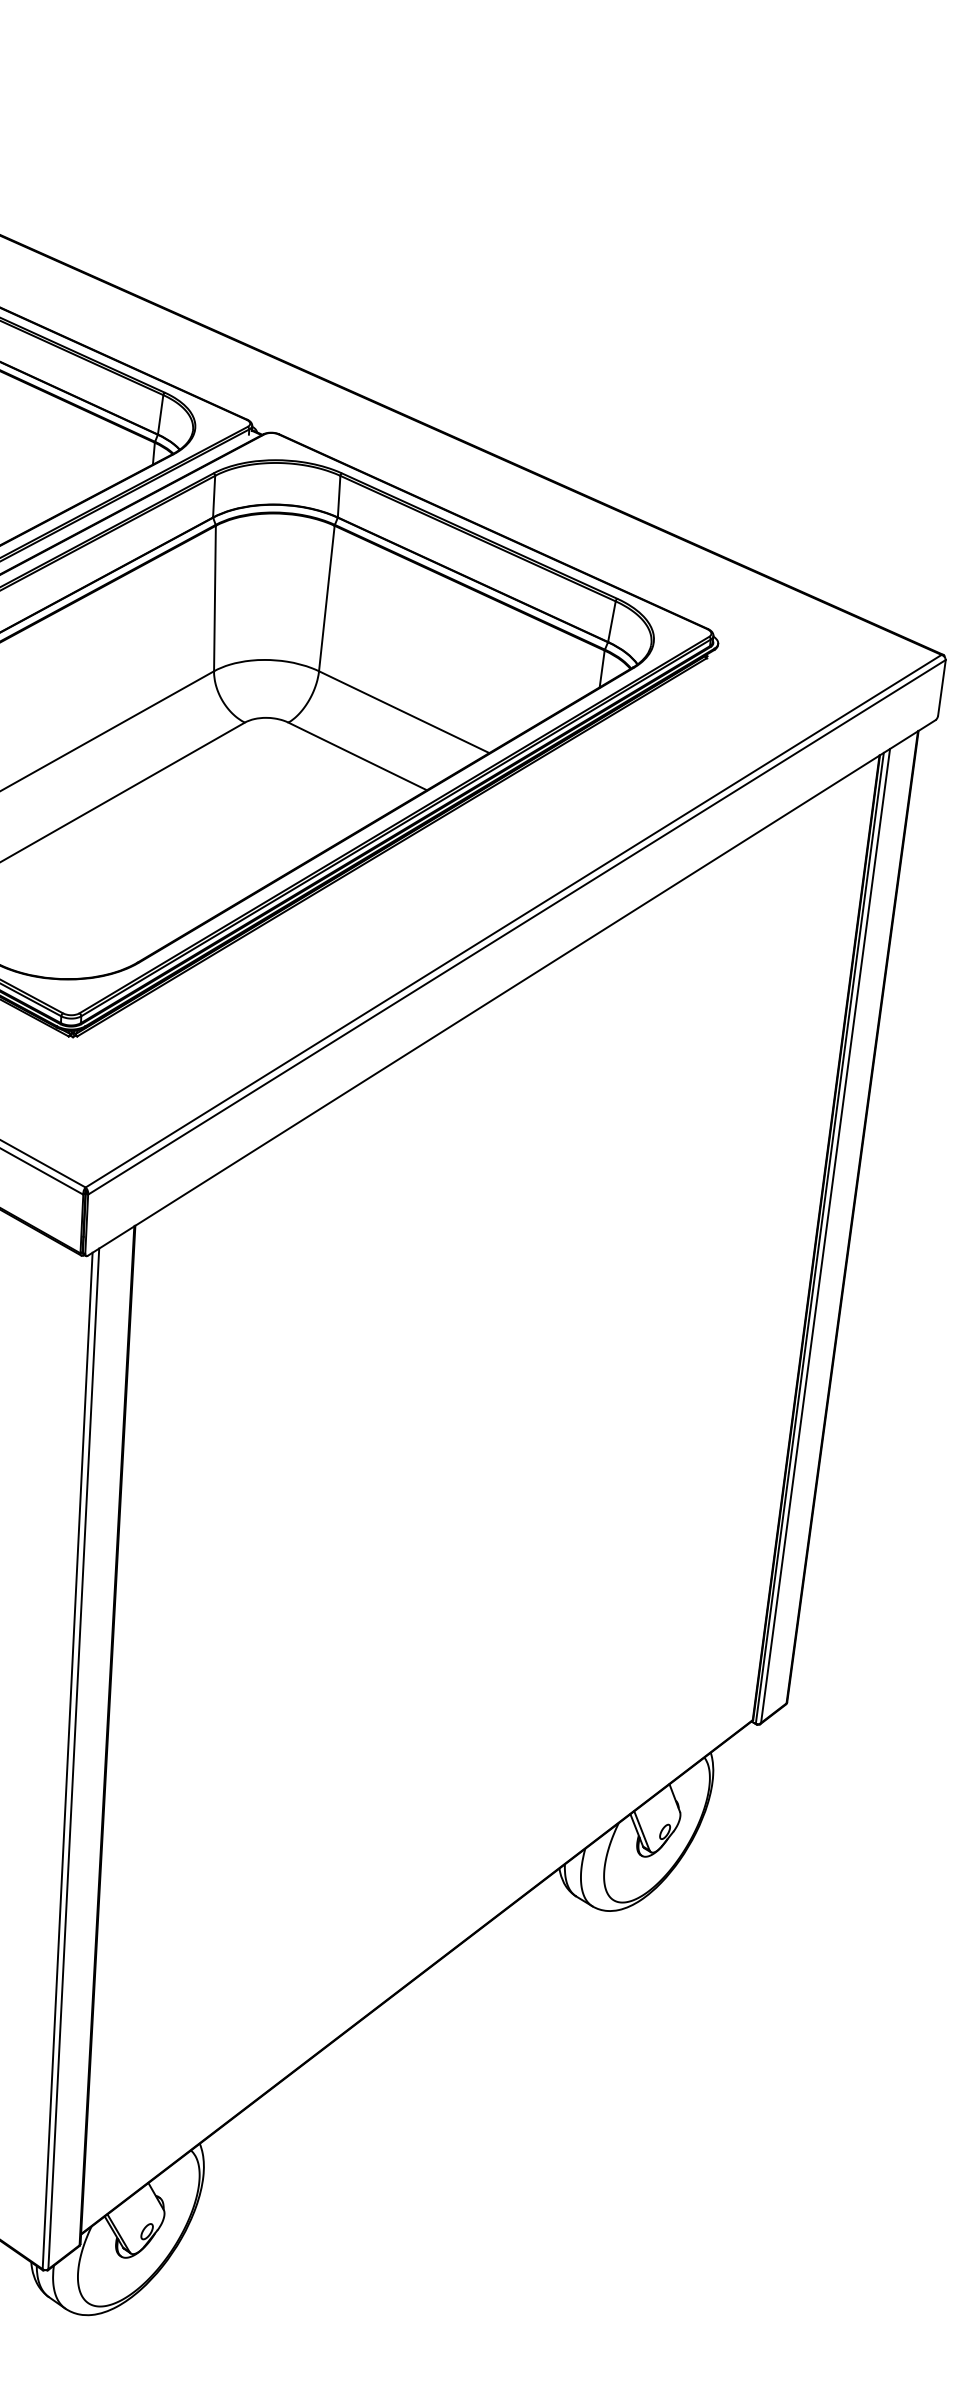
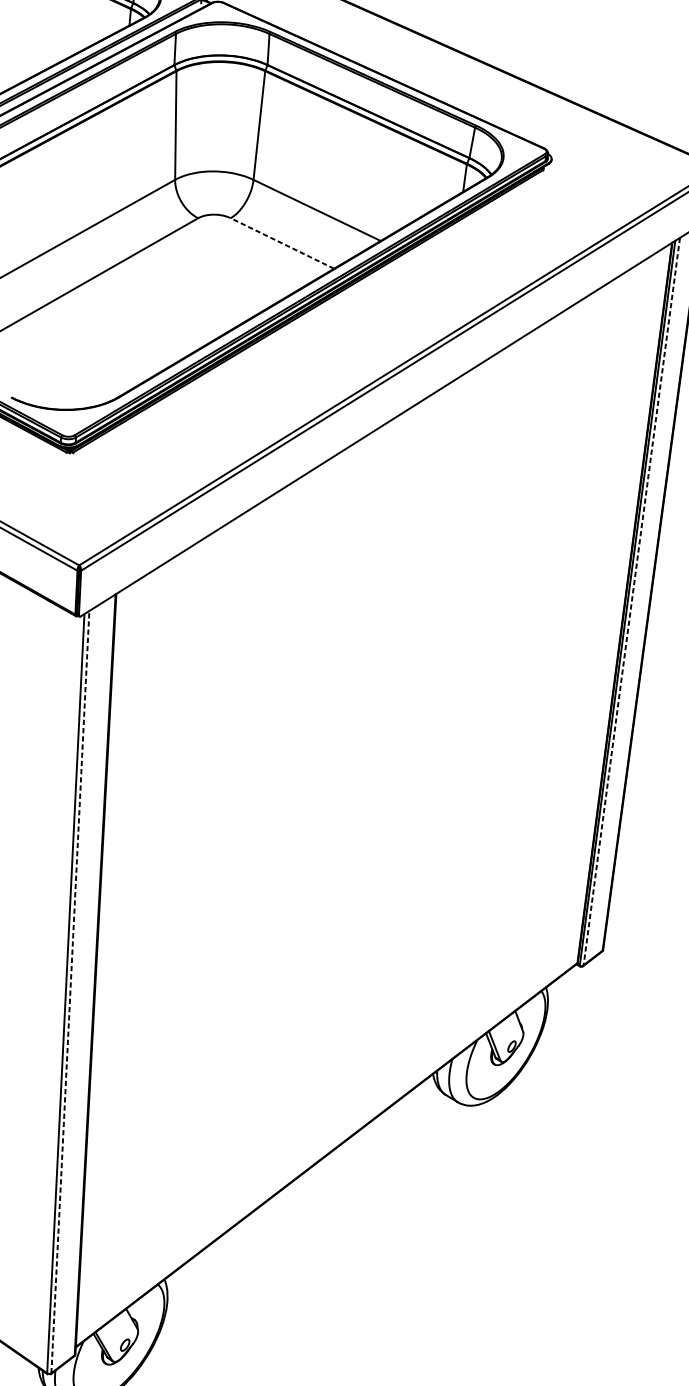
line: (357, 756) -> (282, 243), solid -> dashed
line: (825, 1236) -> (631, 601), solid -> dashed
line: (73, 1758) -> (70, 991), solid -> dashed

